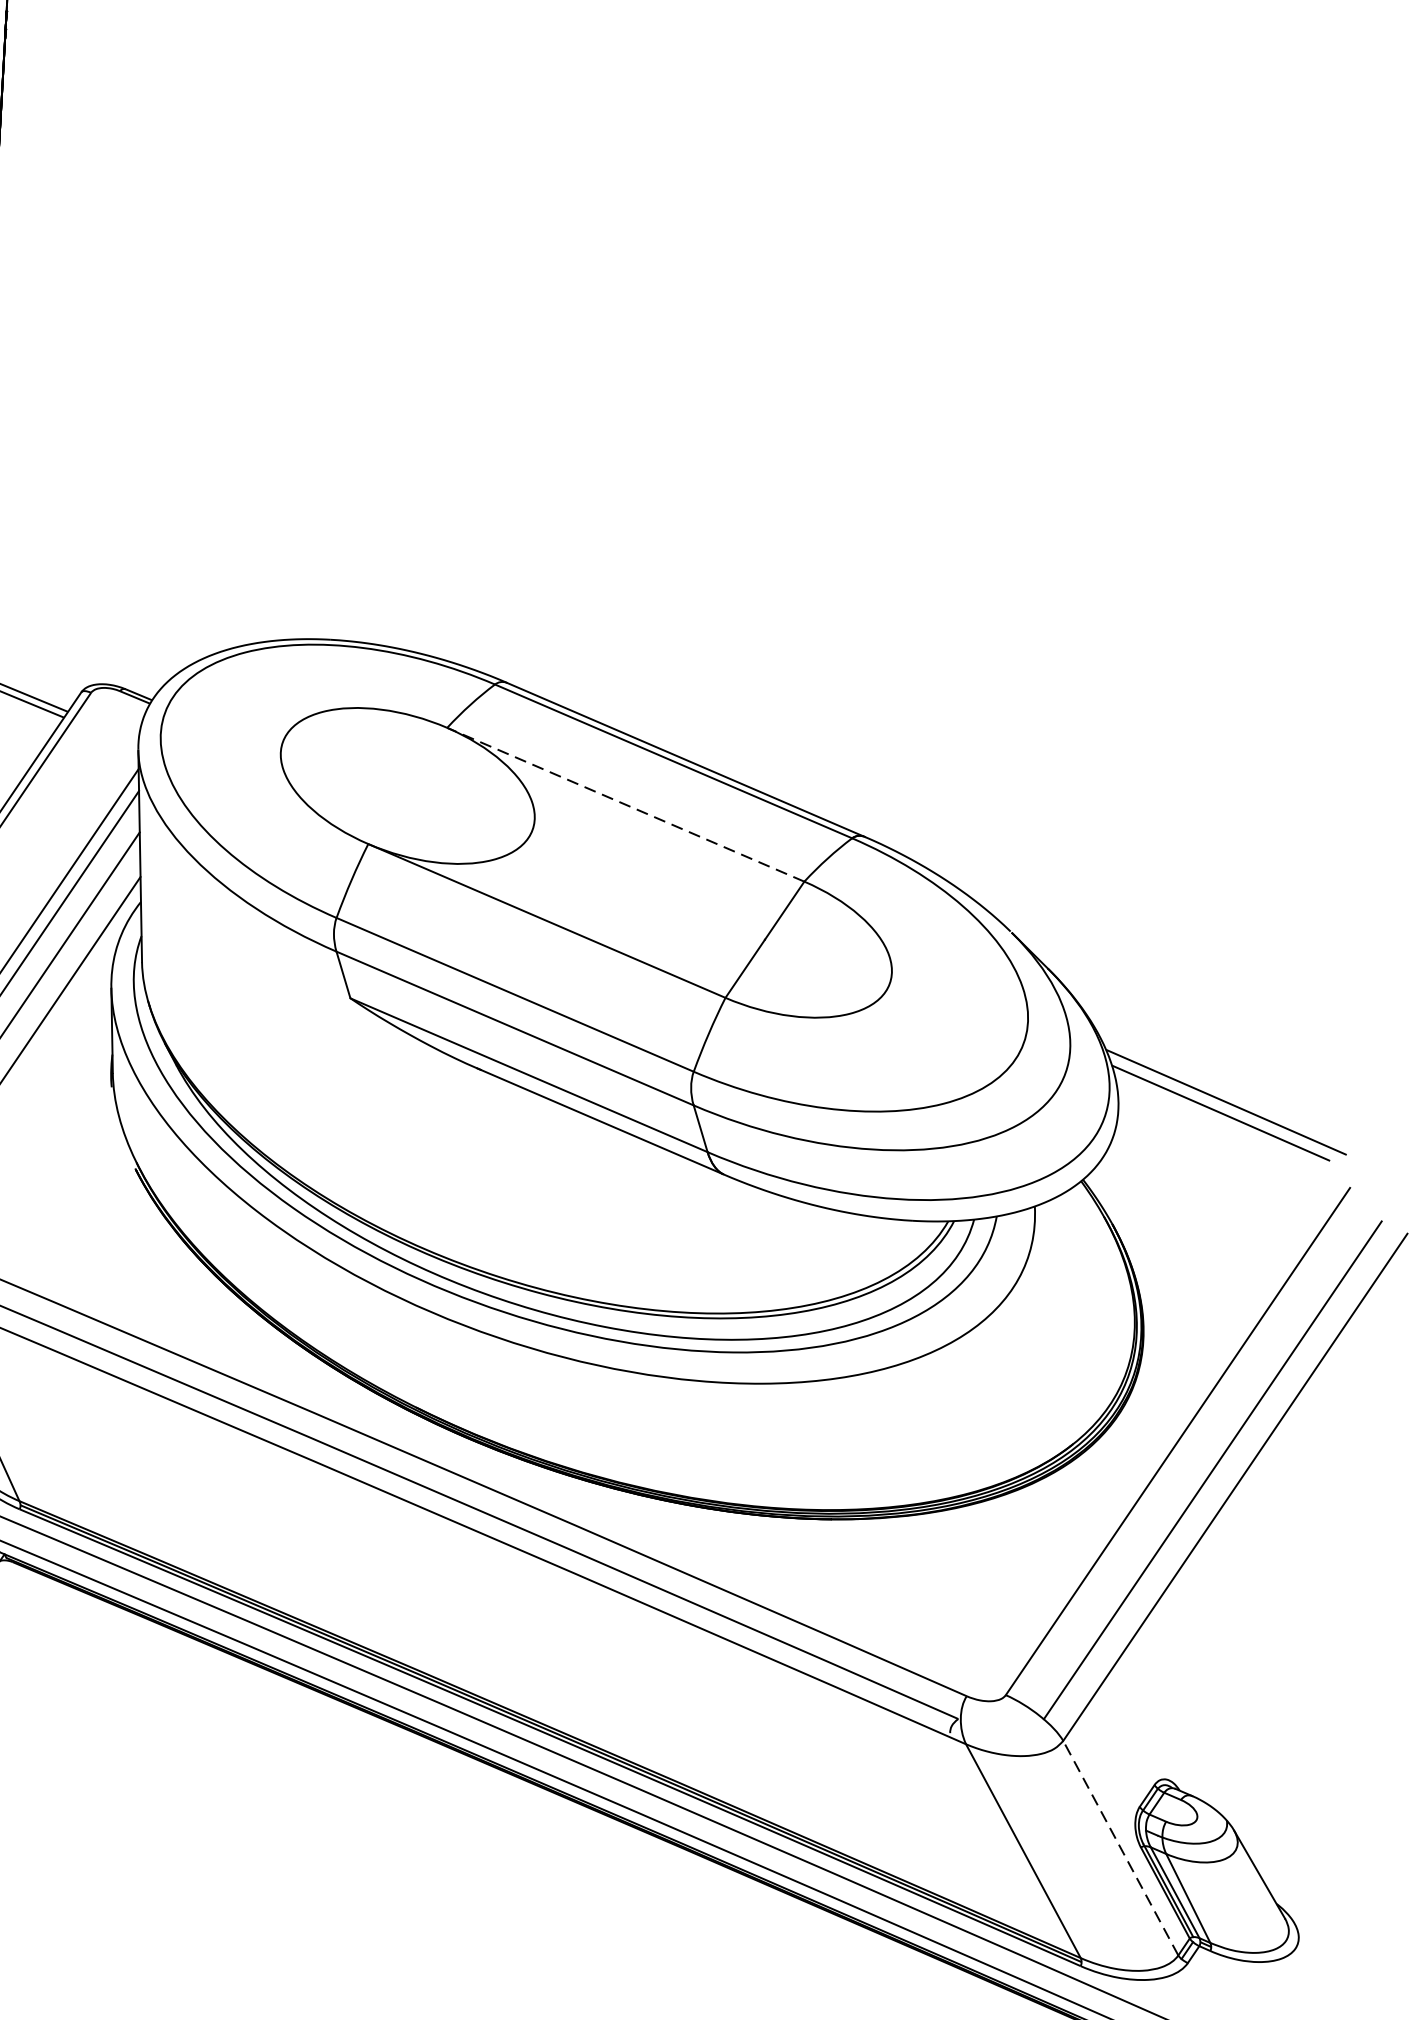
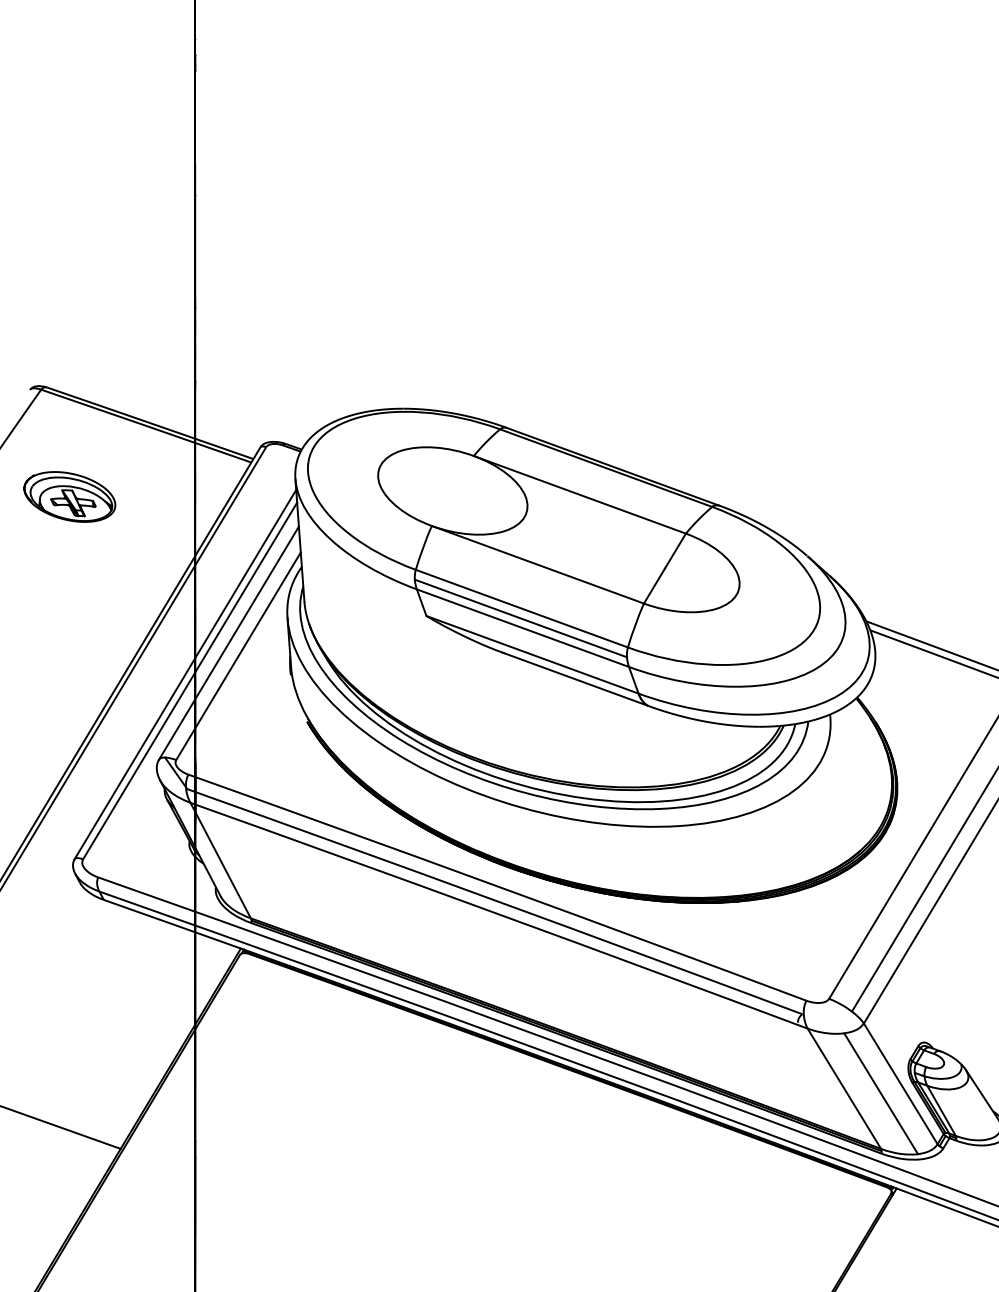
line: (625, 804) -> (579, 494), dashed -> solid
line: (511, 1011) -> (520, 618), added
line: (1120, 1847) -> (900, 1083), dashed -> solid
line: (1086, 1862) -> (881, 1093), added

